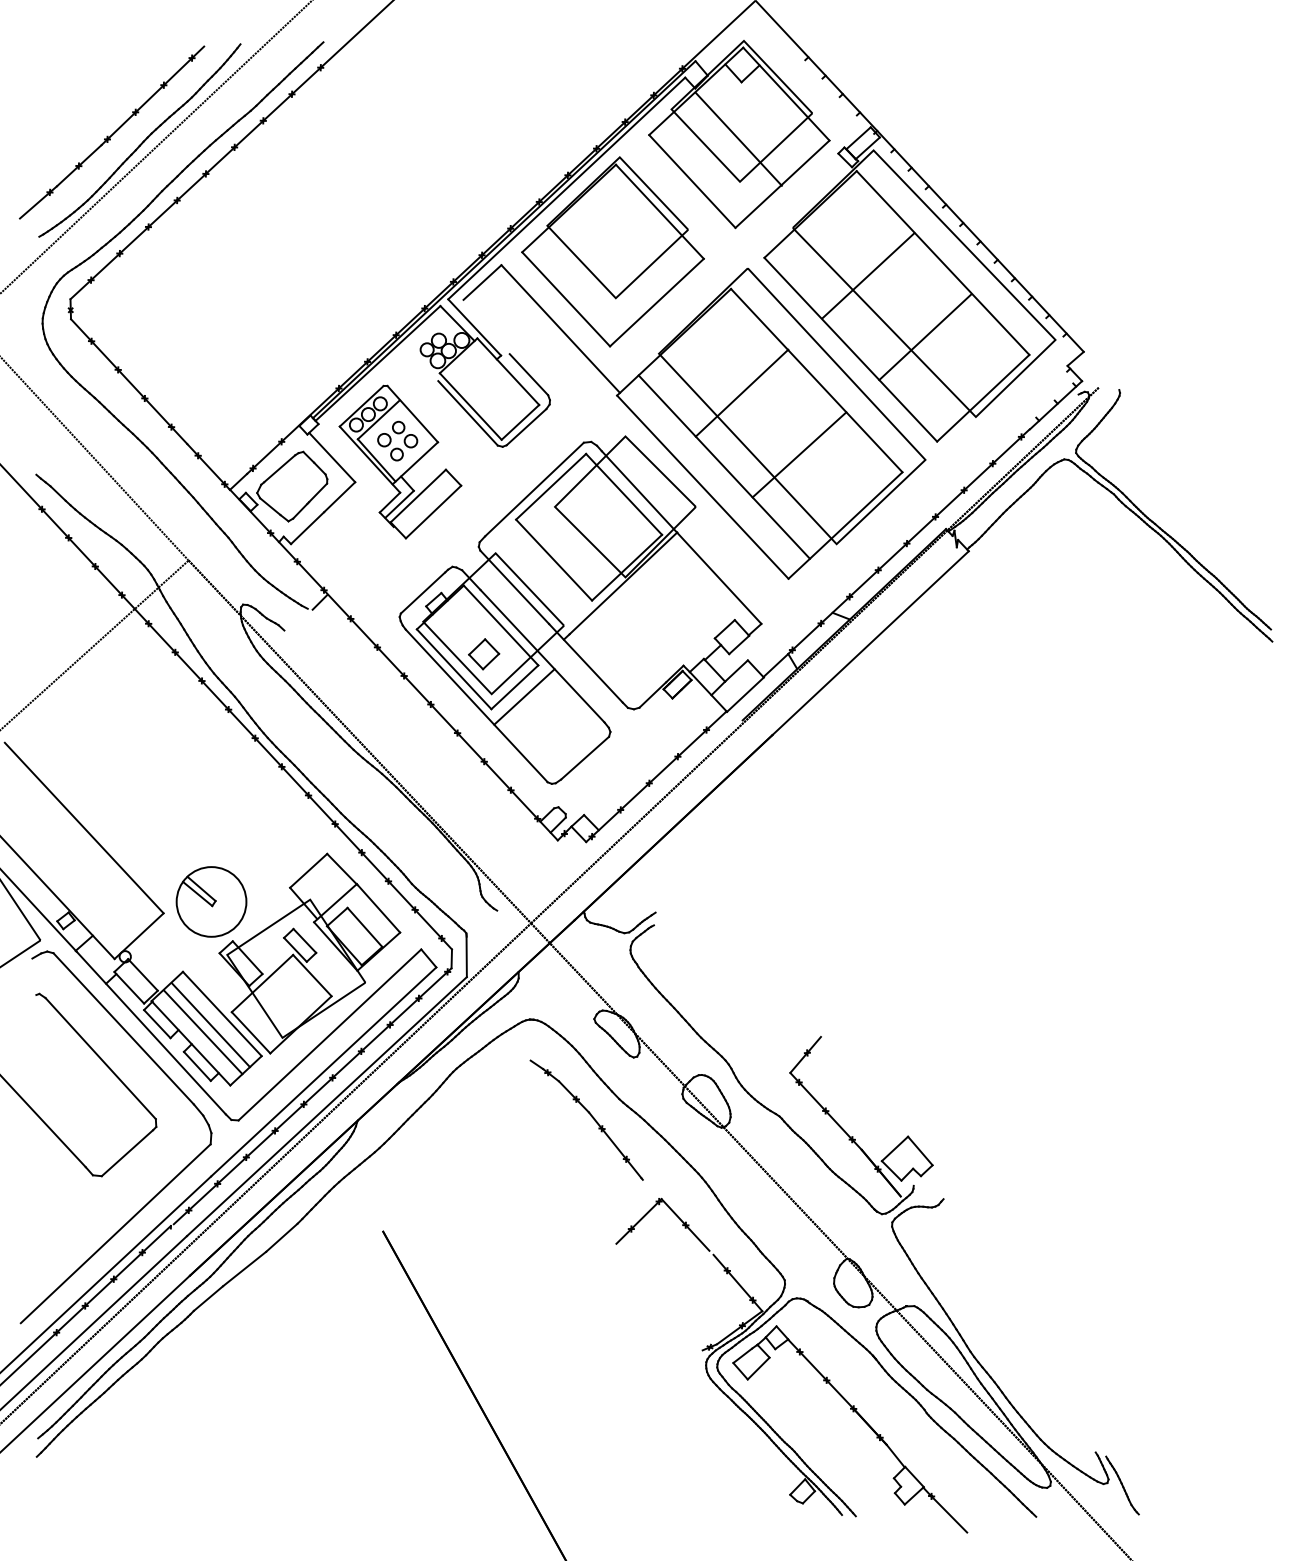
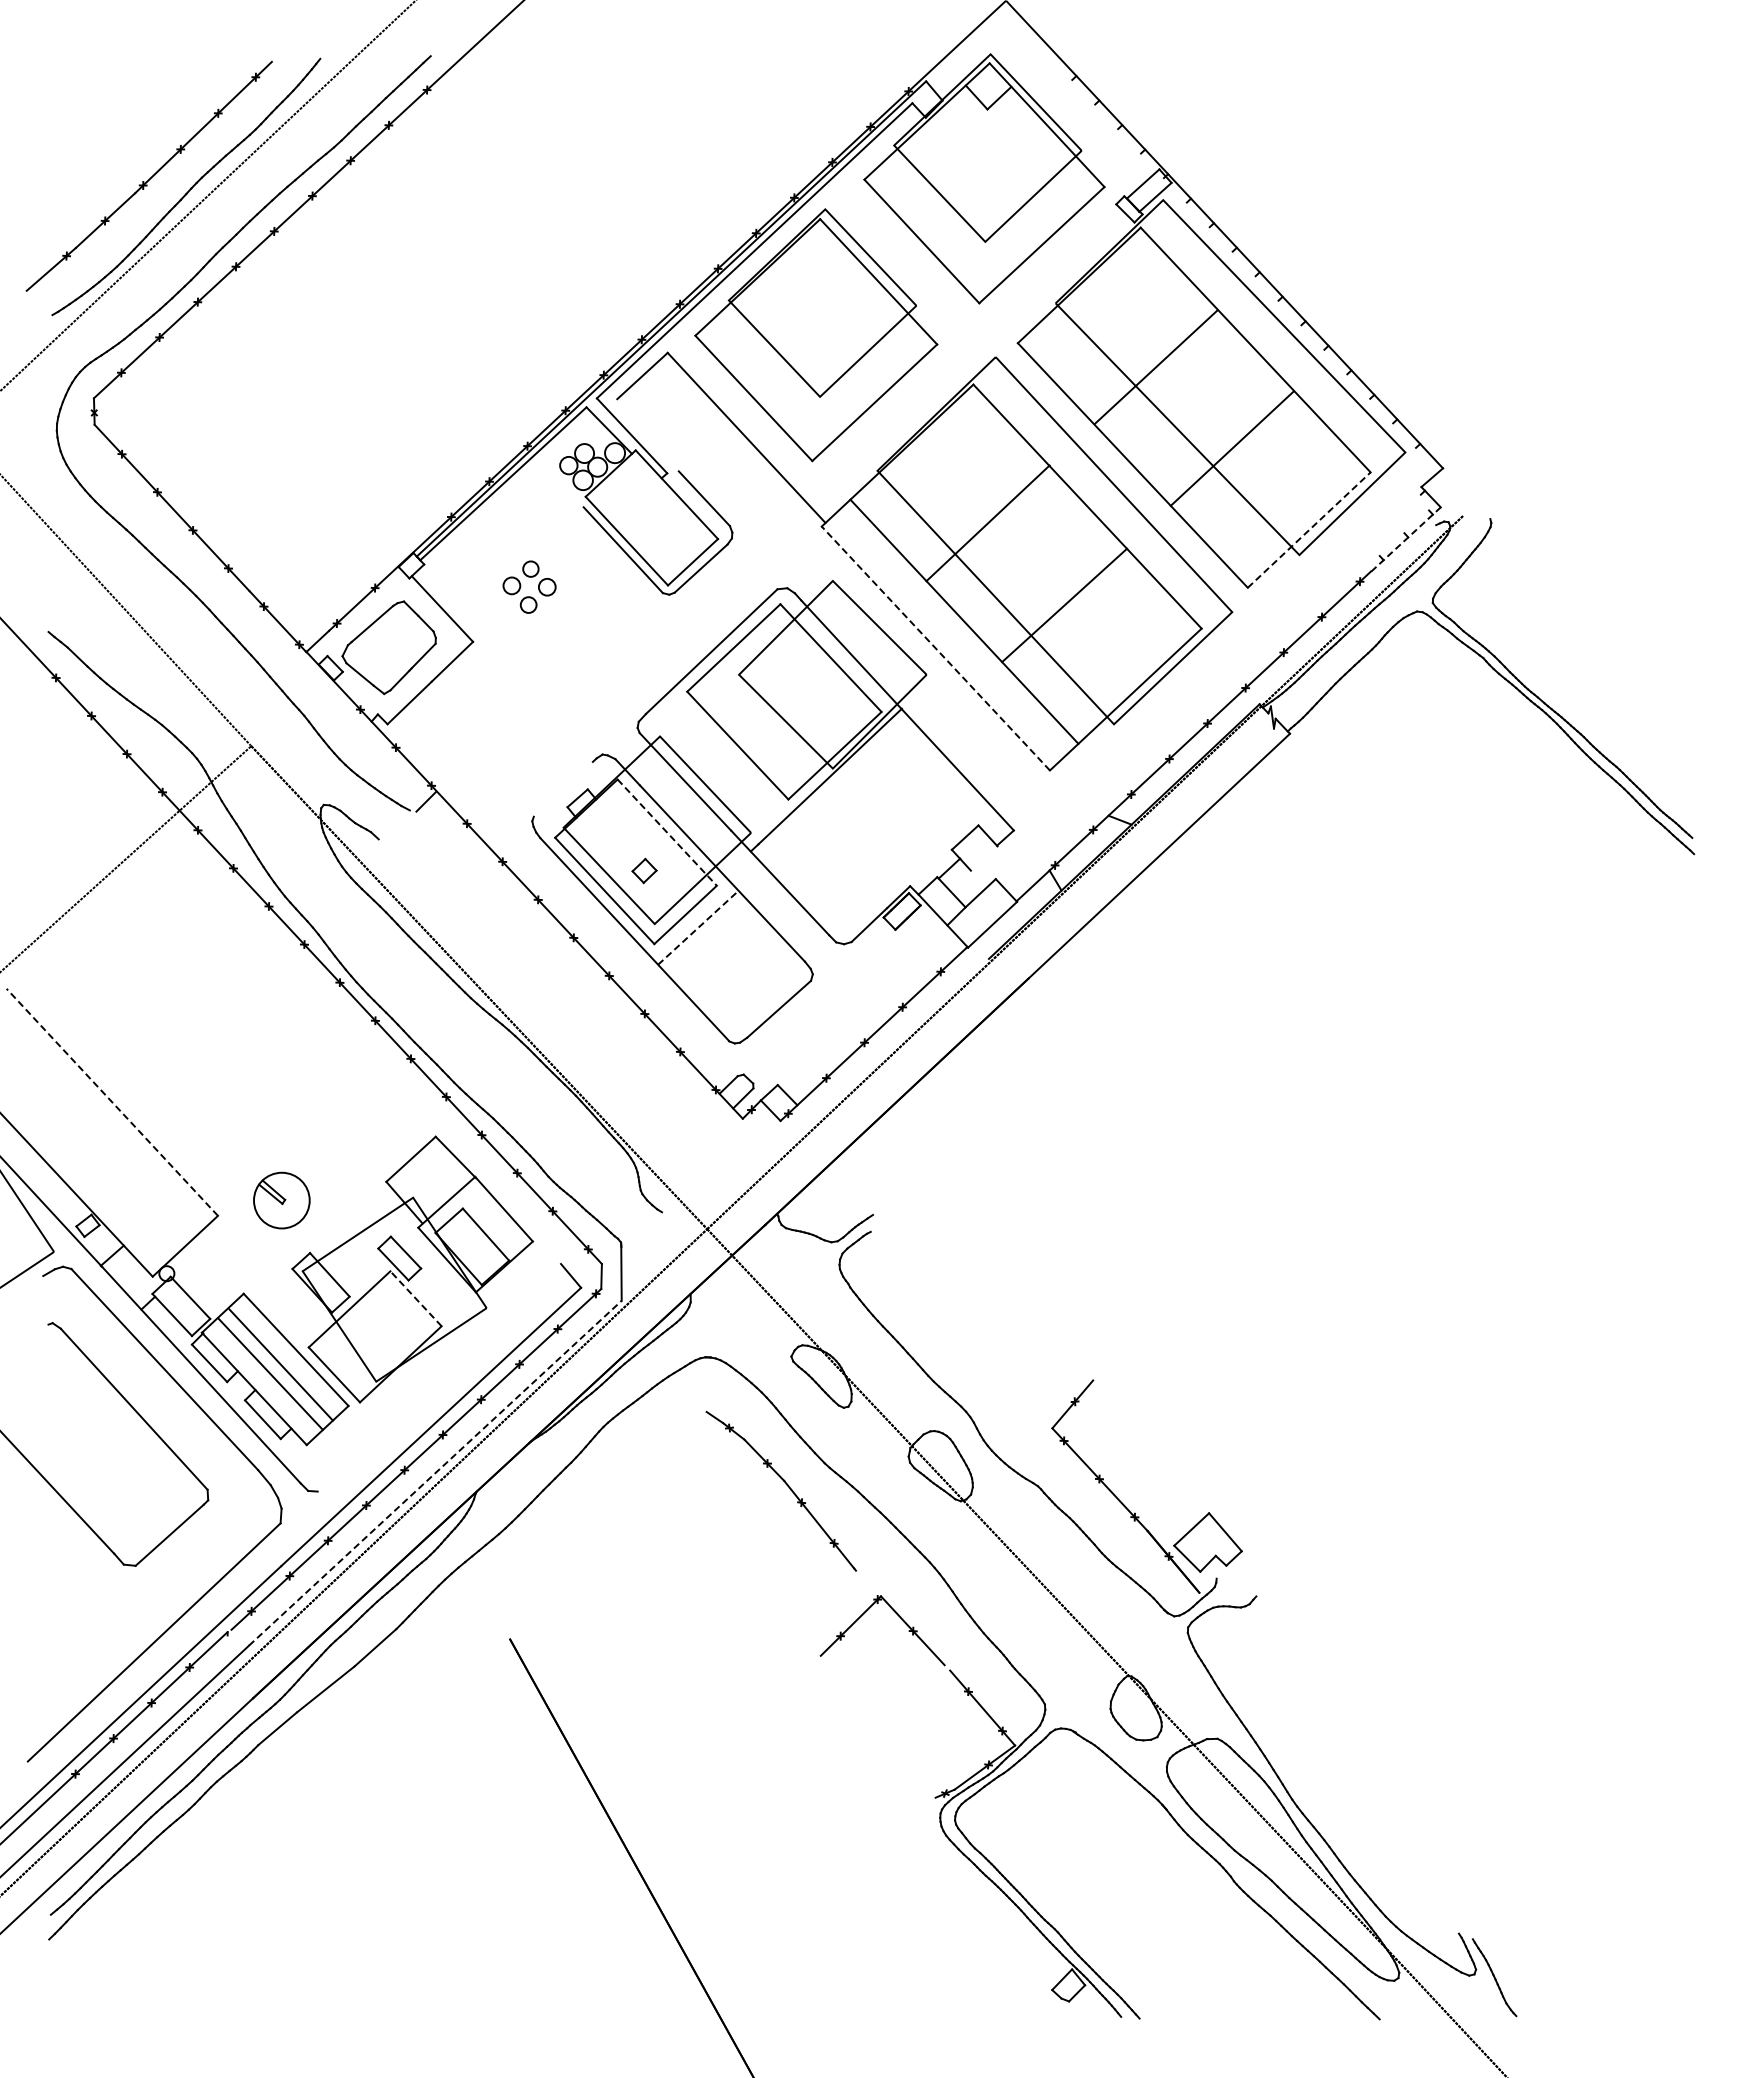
line: (738, 139) -> (983, 185), removed
line: (983, 397) -> (1309, 529), solid -> dashed
line: (1056, 405) -> (1406, 539), solid -> dashed
part: (400, 461) -> (533, 614), removed
line: (702, 487) -> (935, 648), solid -> dashed
line: (422, 592) -> (562, 788), removed
line: (501, 625) -> (667, 832), solid -> dashed
line: (738, 644) -> (983, 858), removed
part: (484, 653) -> (644, 870), size x0.6
line: (524, 696) -> (698, 927), solid -> dashed
line: (83, 827) -> (111, 1101), solid -> dashed
part: (211, 901) -> (281, 1200), size x0.6
line: (312, 975) -> (416, 1298), solid -> dashed
line: (330, 1034) -> (439, 1377), removed
line: (327, 1106) -> (435, 1473), solid -> dashed
part: (862, 1420) -> (1148, 1890), removed

